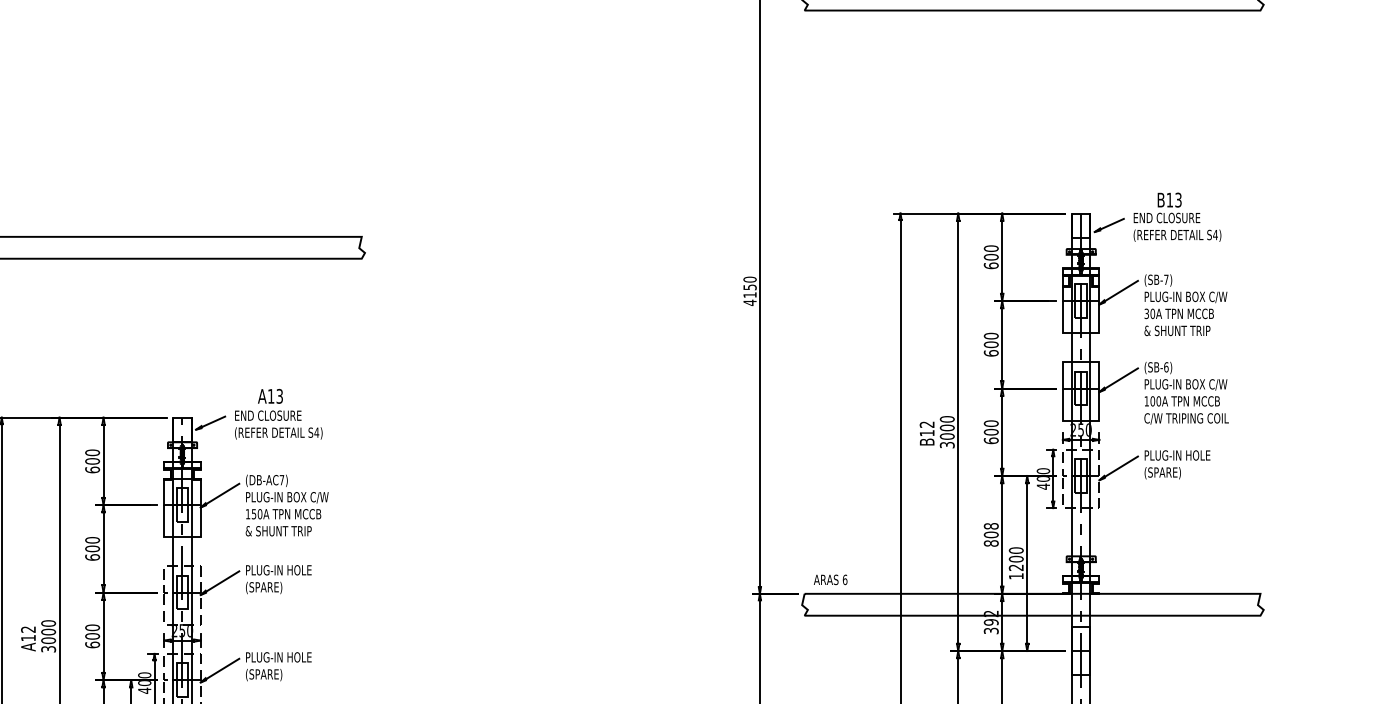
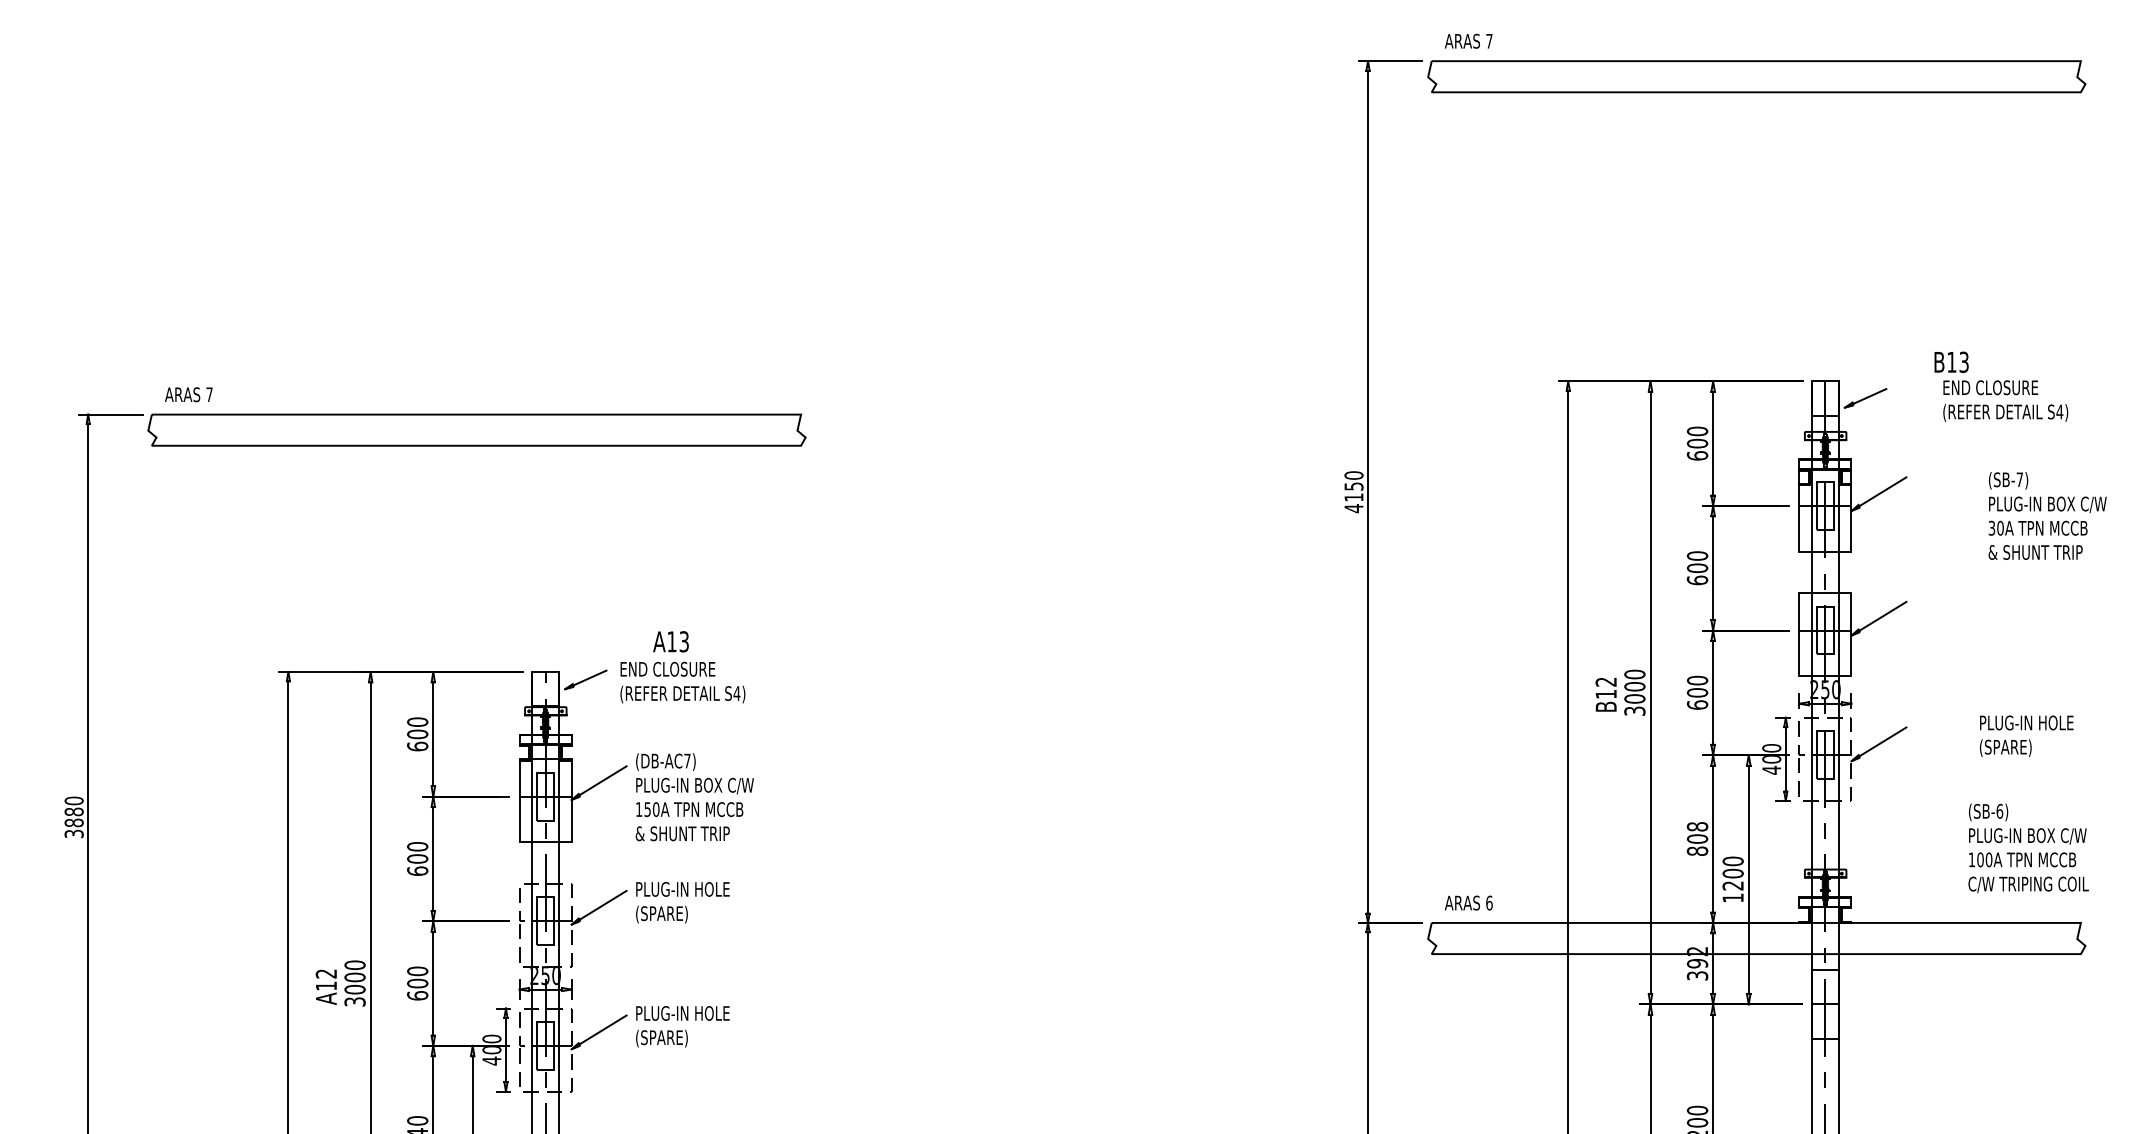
text: (1177, 226) -> (2005, 400), moved
text: (1185, 304) -> (2047, 515), moved
text: (1186, 393) -> (2028, 848), moved
text: (1177, 464) -> (2026, 735), moved

